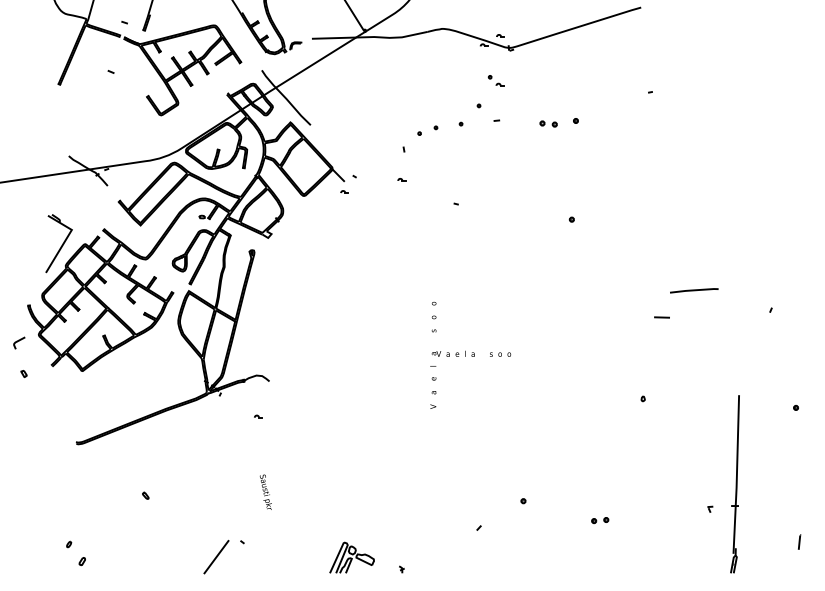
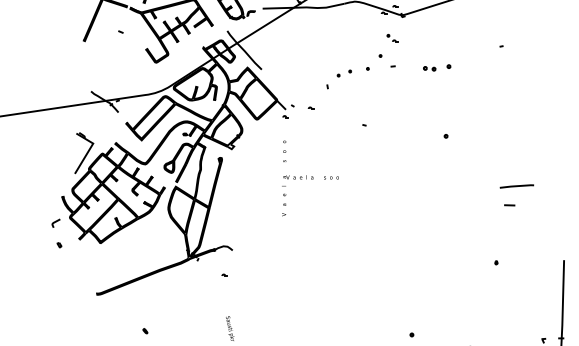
part: (401, 179) -> (311, 107), moved
line: (694, 290) -> (517, 186), moved
text: (470, 354) -> (310, 177), moved

